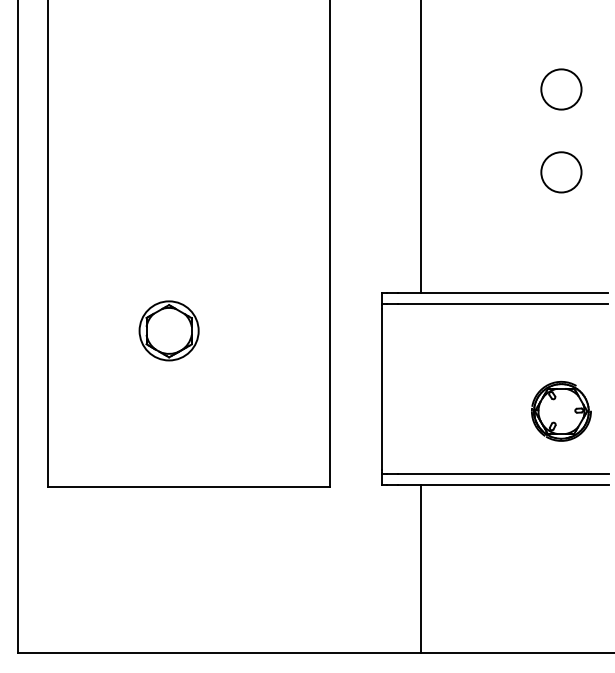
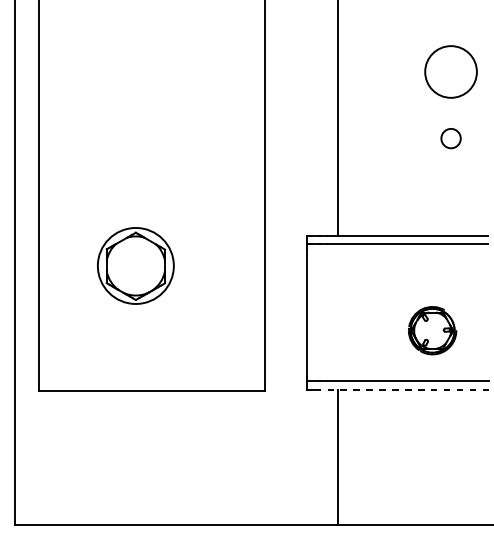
circle: (561, 89) -> (451, 71), size x1.6
circle: (561, 172) -> (451, 138), size x0.6
part: (168, 330) -> (135, 265), size x1.6
part: (561, 411) -> (432, 330), moved
line: (503, 485) -> (404, 390), solid -> dashed

